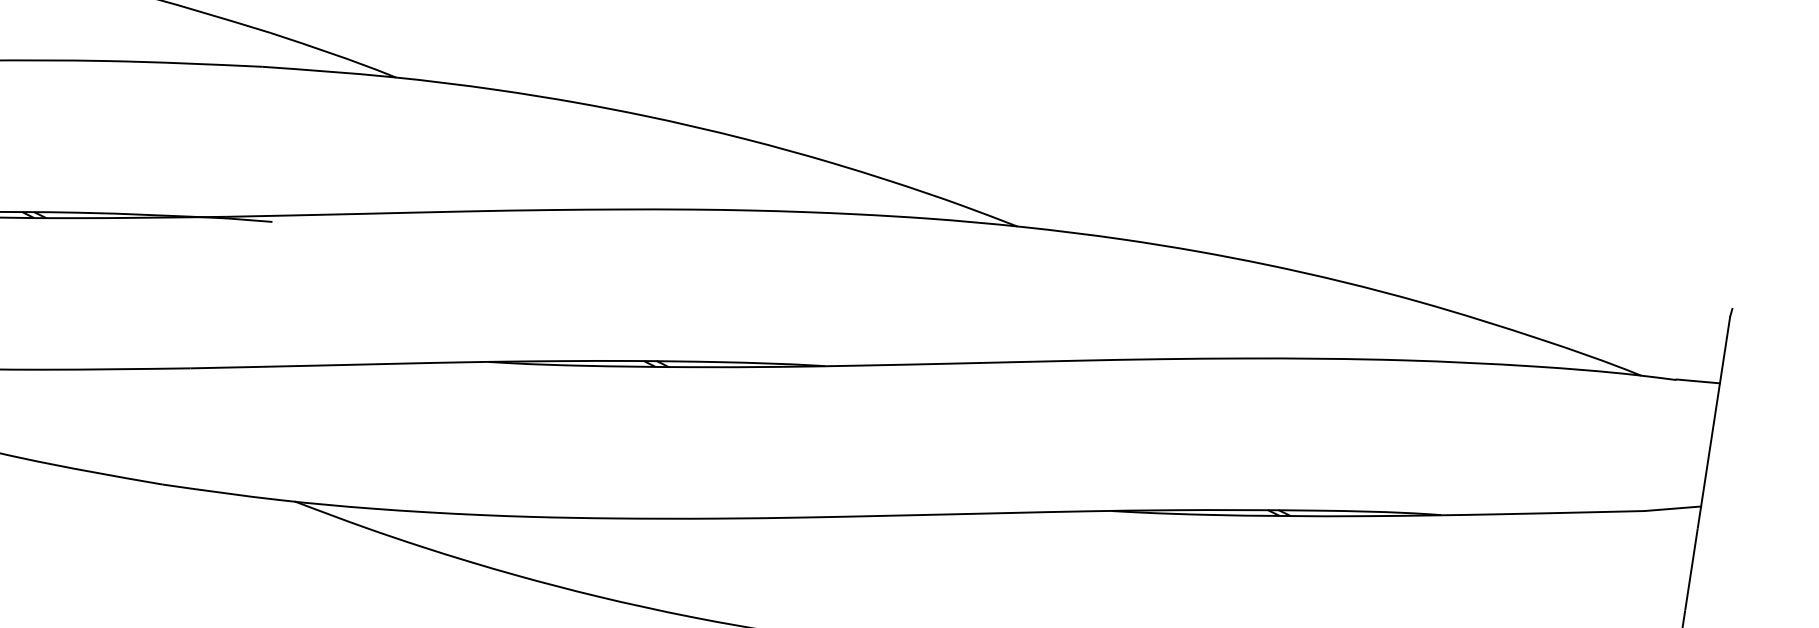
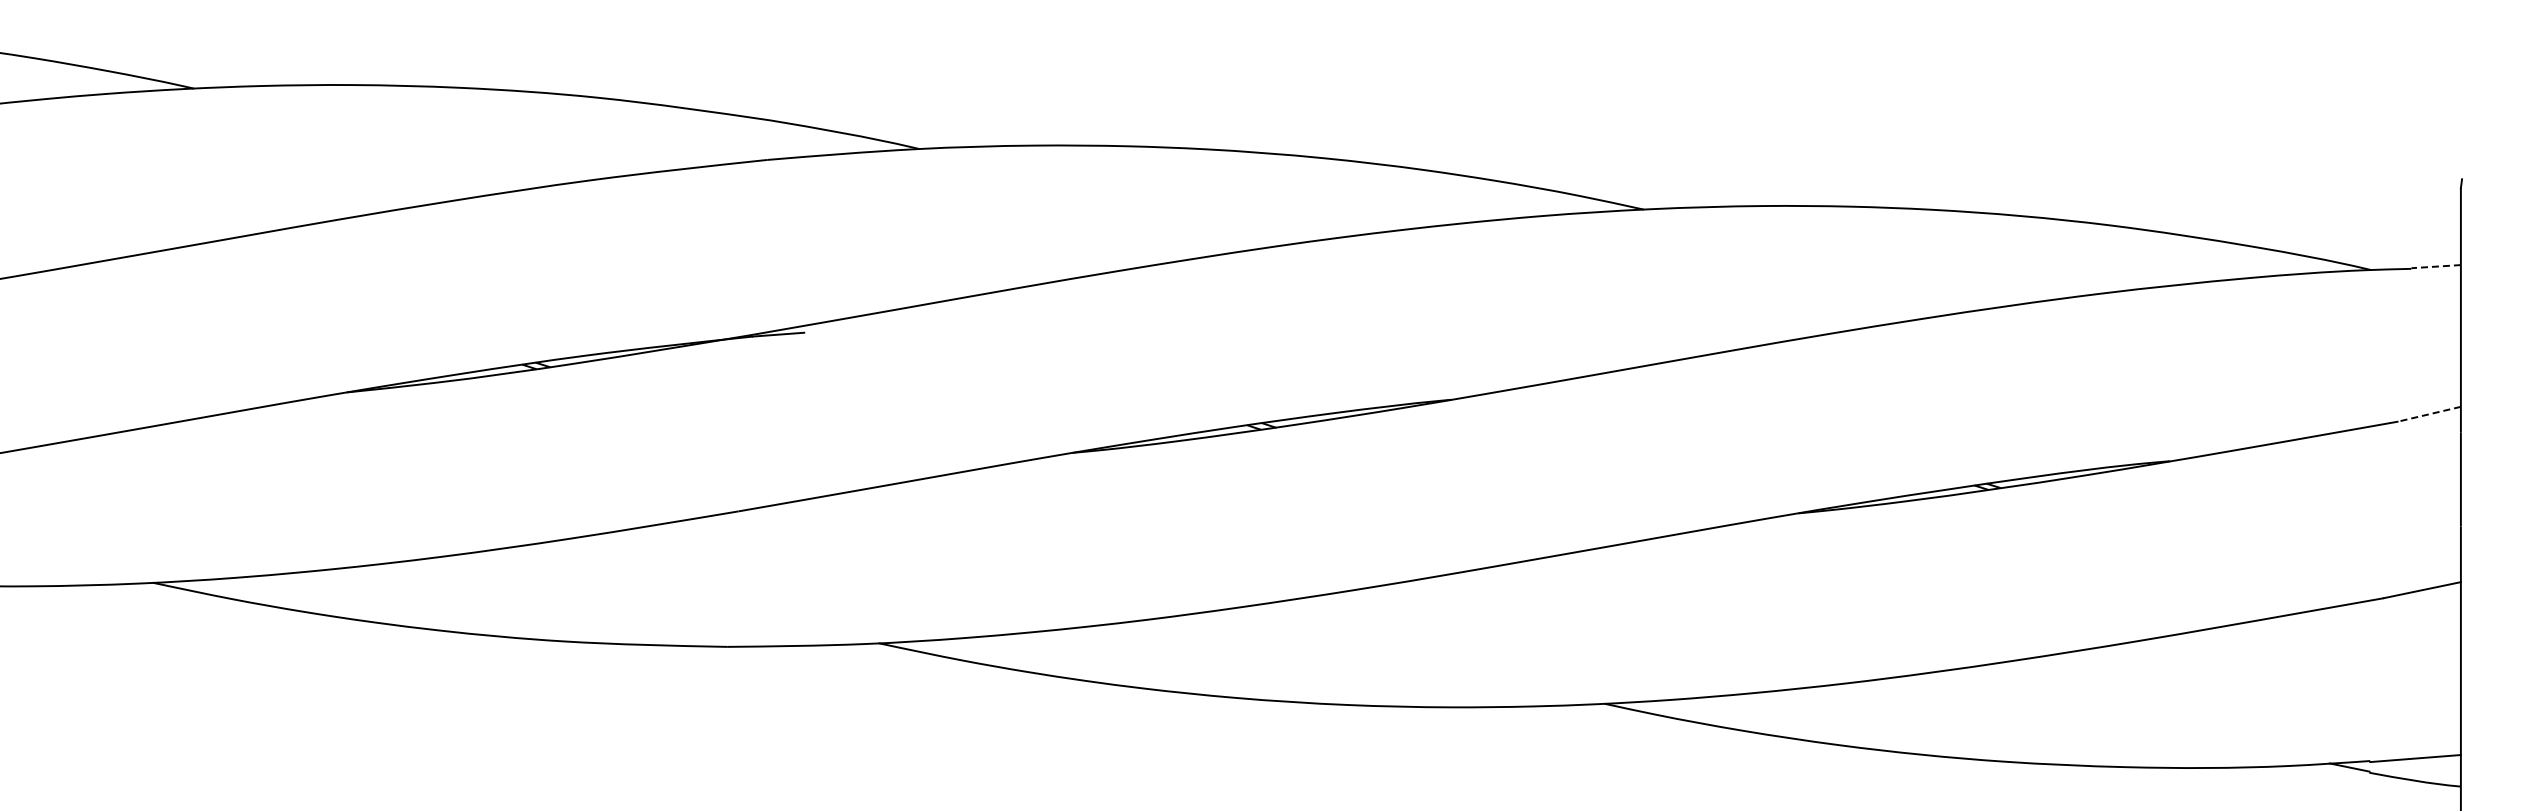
line: (1698, 381) -> (2436, 266), solid -> dashed
line: (1672, 508) -> (2429, 414), solid -> dashed

